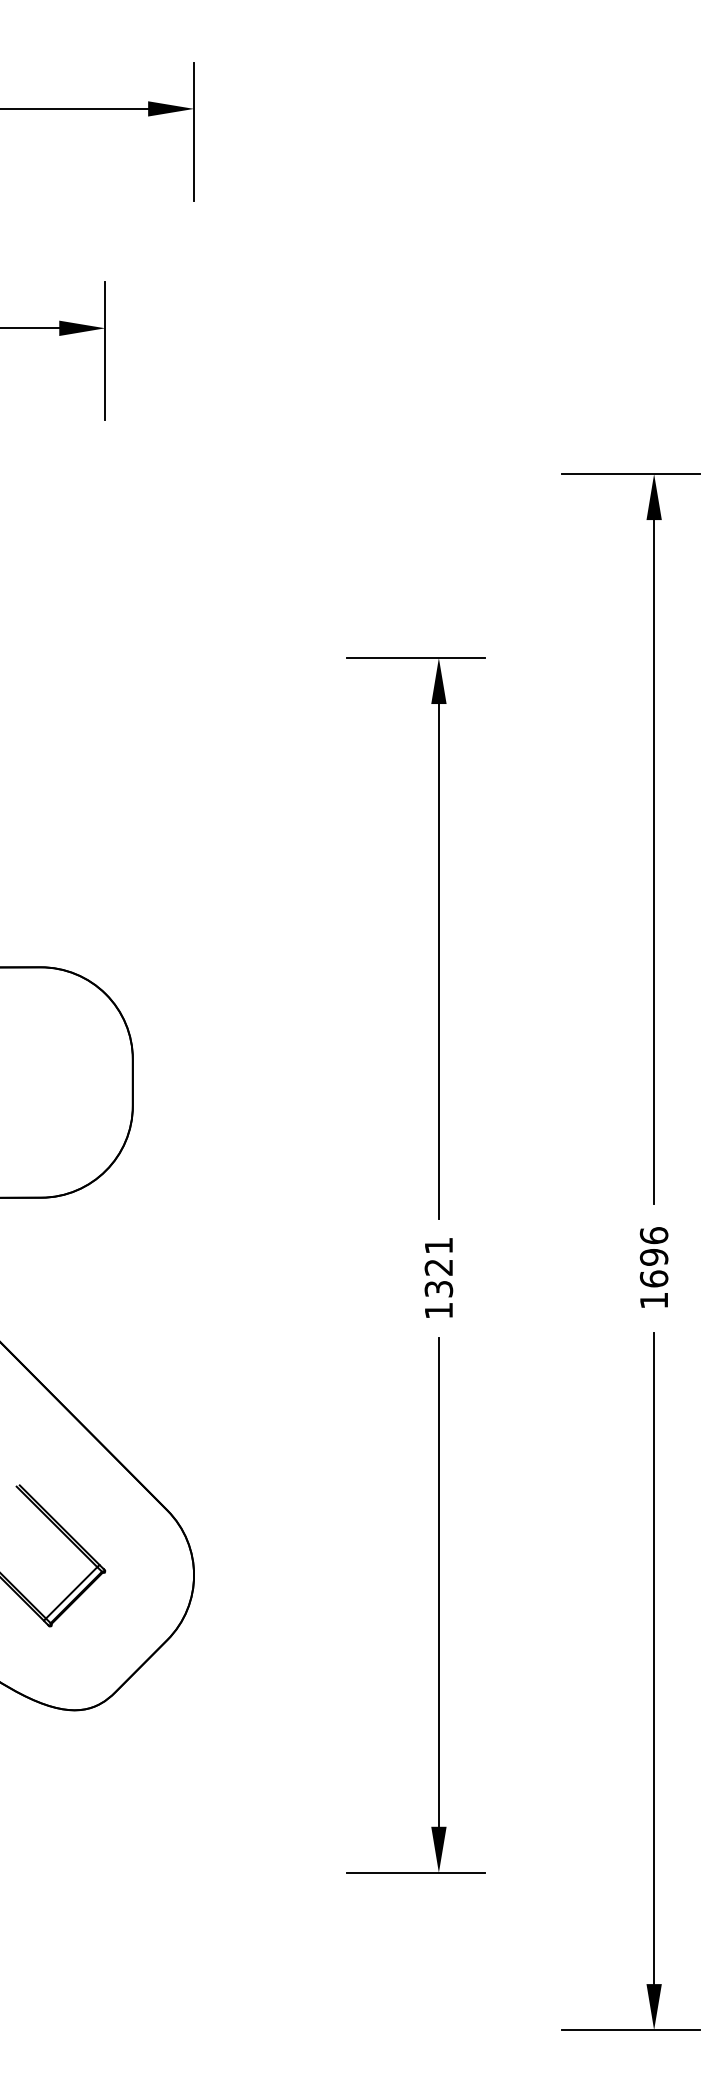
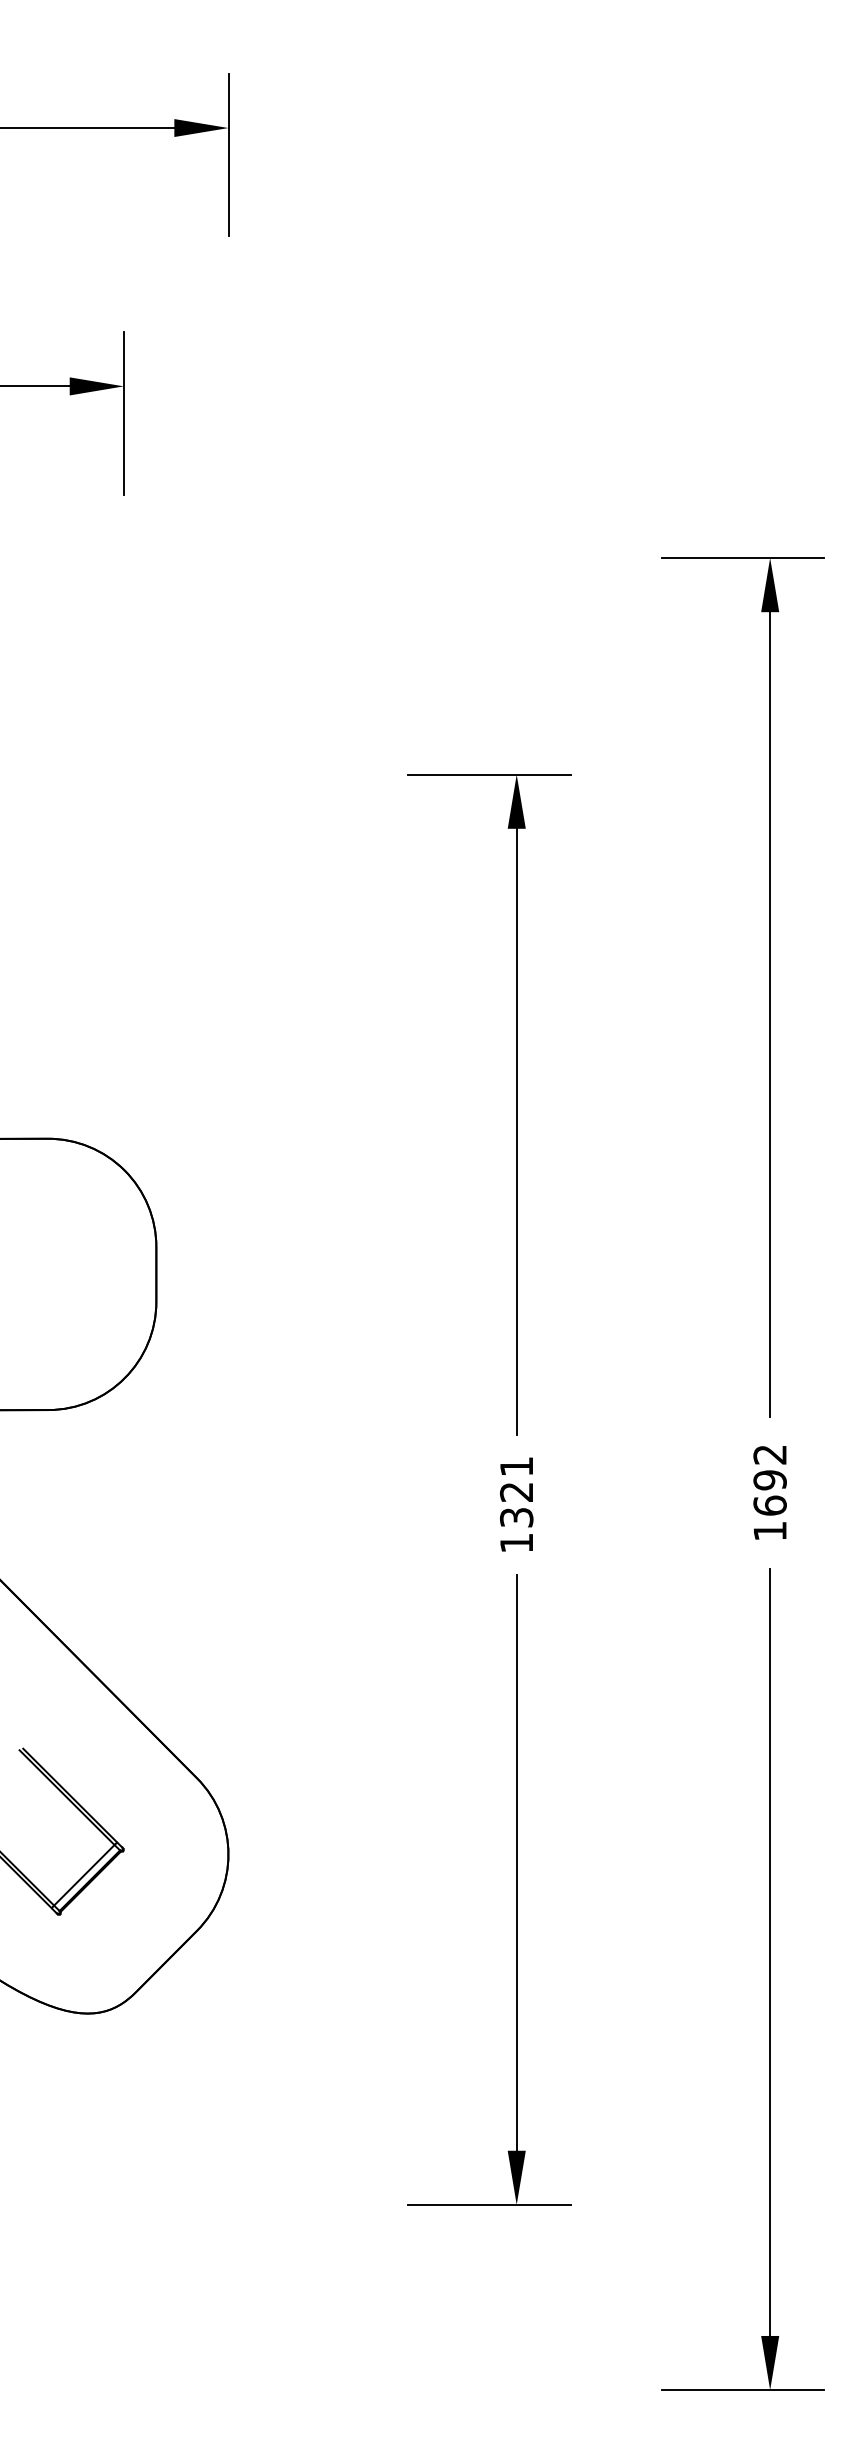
text: (653, 1235) -> (769, 1454), 1696 -> 1692

